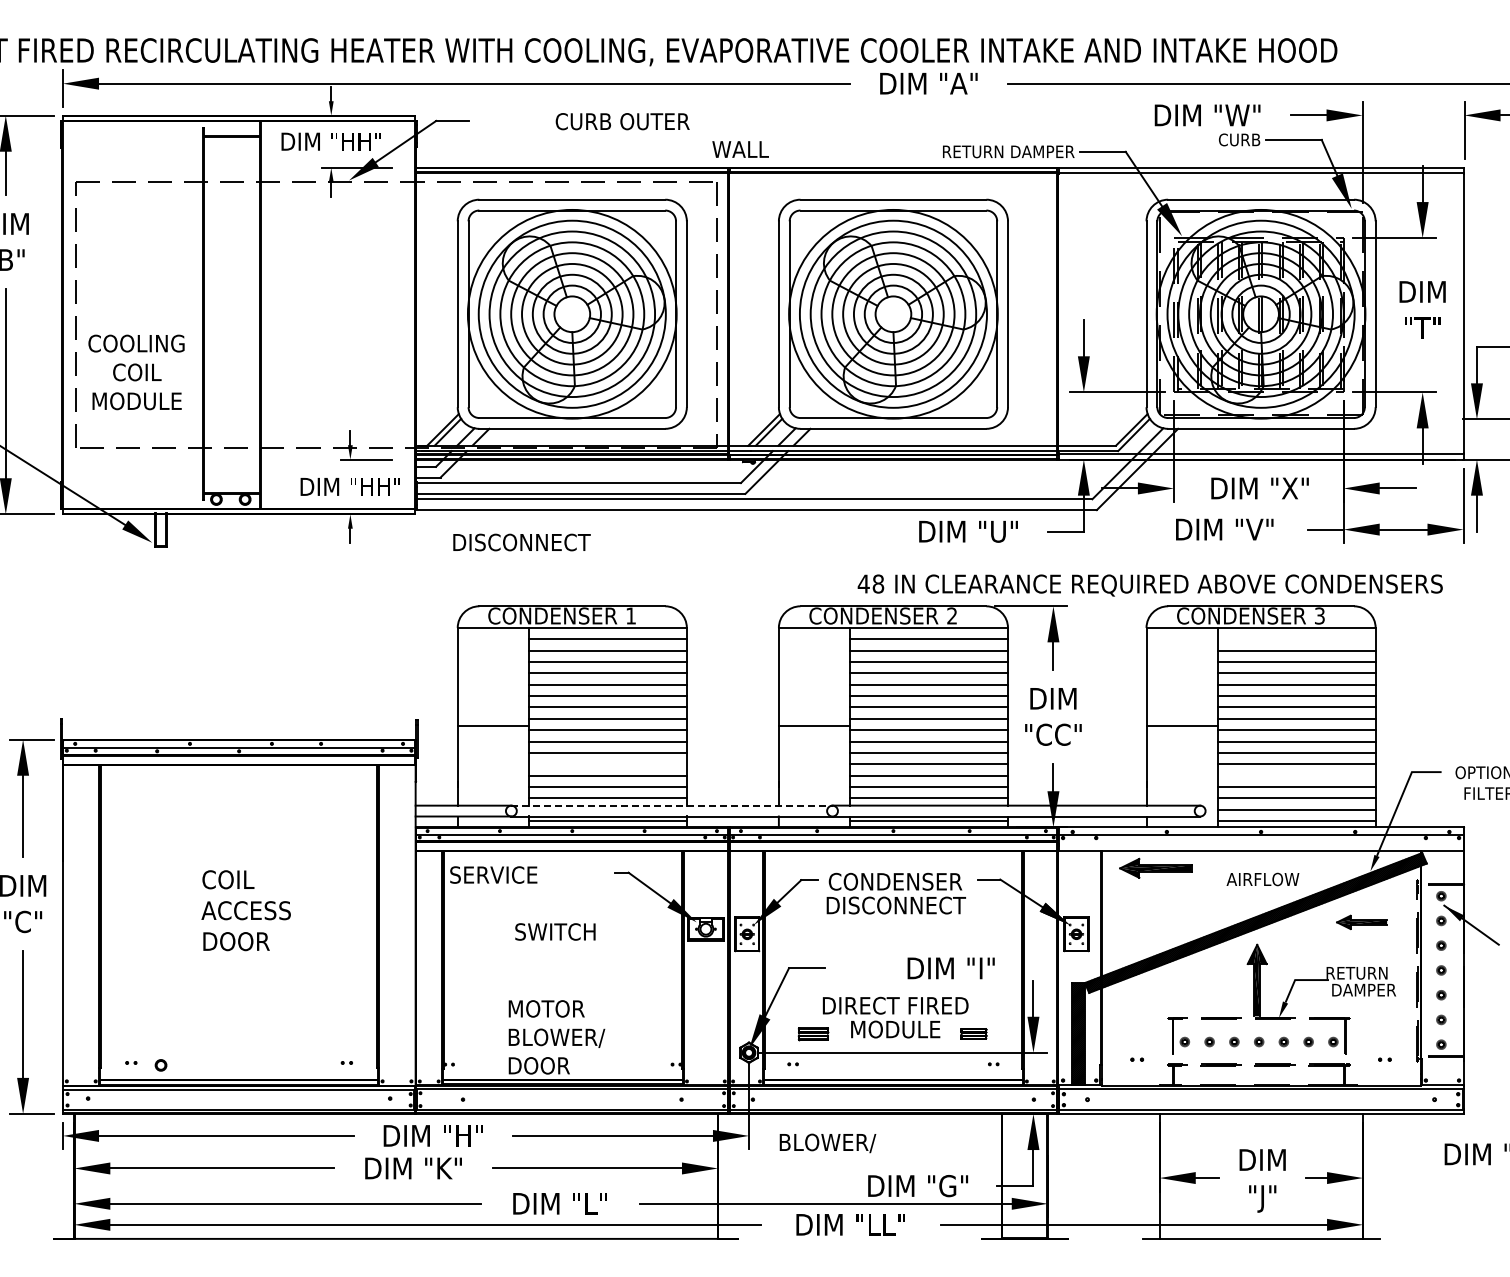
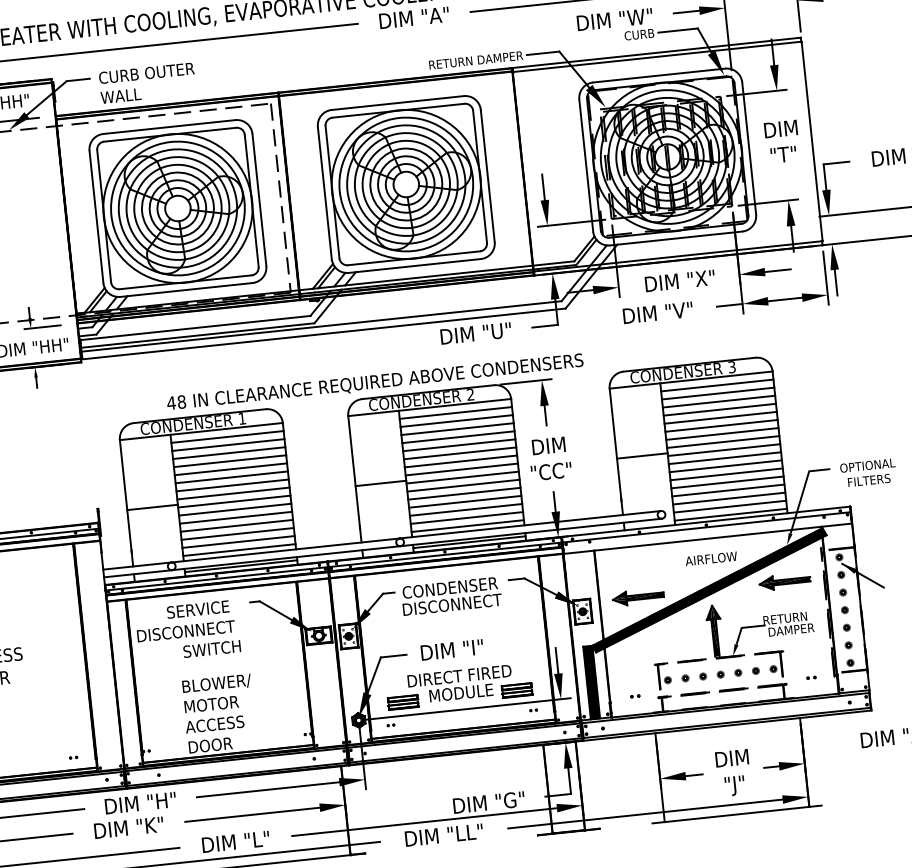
text: (622, 121) -> (146, 73), moved
text: (740, 149) -> (120, 96), moved
text: (521, 542) -> (185, 631), moved
text: (1149, 585) -> (374, 382), moved
line: (1296, 639) -> (717, 385), added
line: (607, 764) -> (236, 526), added
line: (1296, 775) -> (727, 482), added
line: (671, 805) -> (285, 550), dashed -> solid
part: (1155, 867) -> (638, 596), moved
text: (493, 874) -> (197, 609), moved
part: (1361, 922) -> (784, 582), size x1.43
text: (950, 968) -> (451, 650), moved
part: (813, 1033) -> (403, 701), size x1.43
part: (973, 1033) -> (516, 689), size x1.67
text: (556, 1037) -> (220, 723), BLOWER/ -> ACCESS
text: (827, 1143) -> (216, 684), moved

